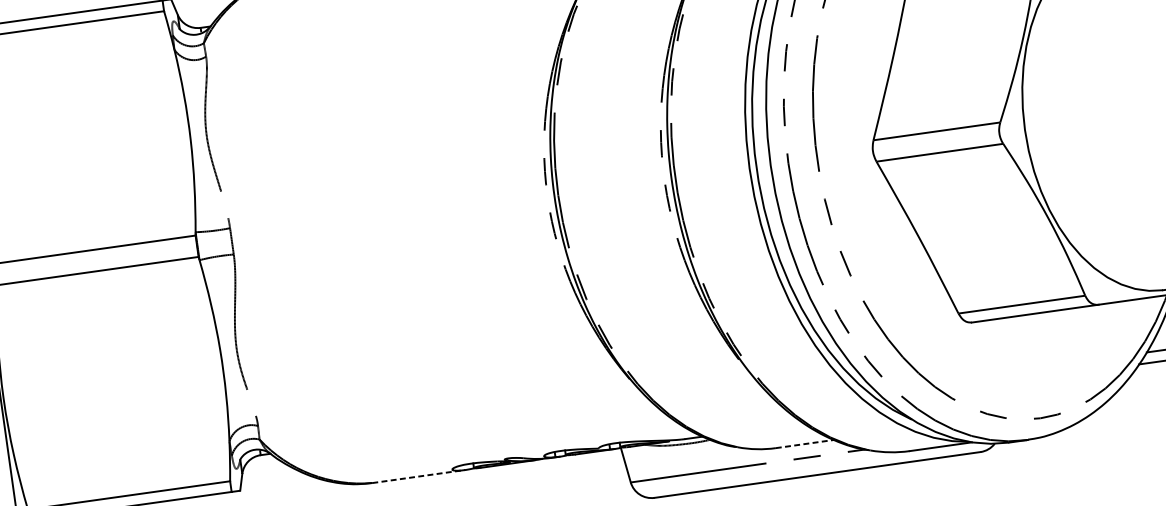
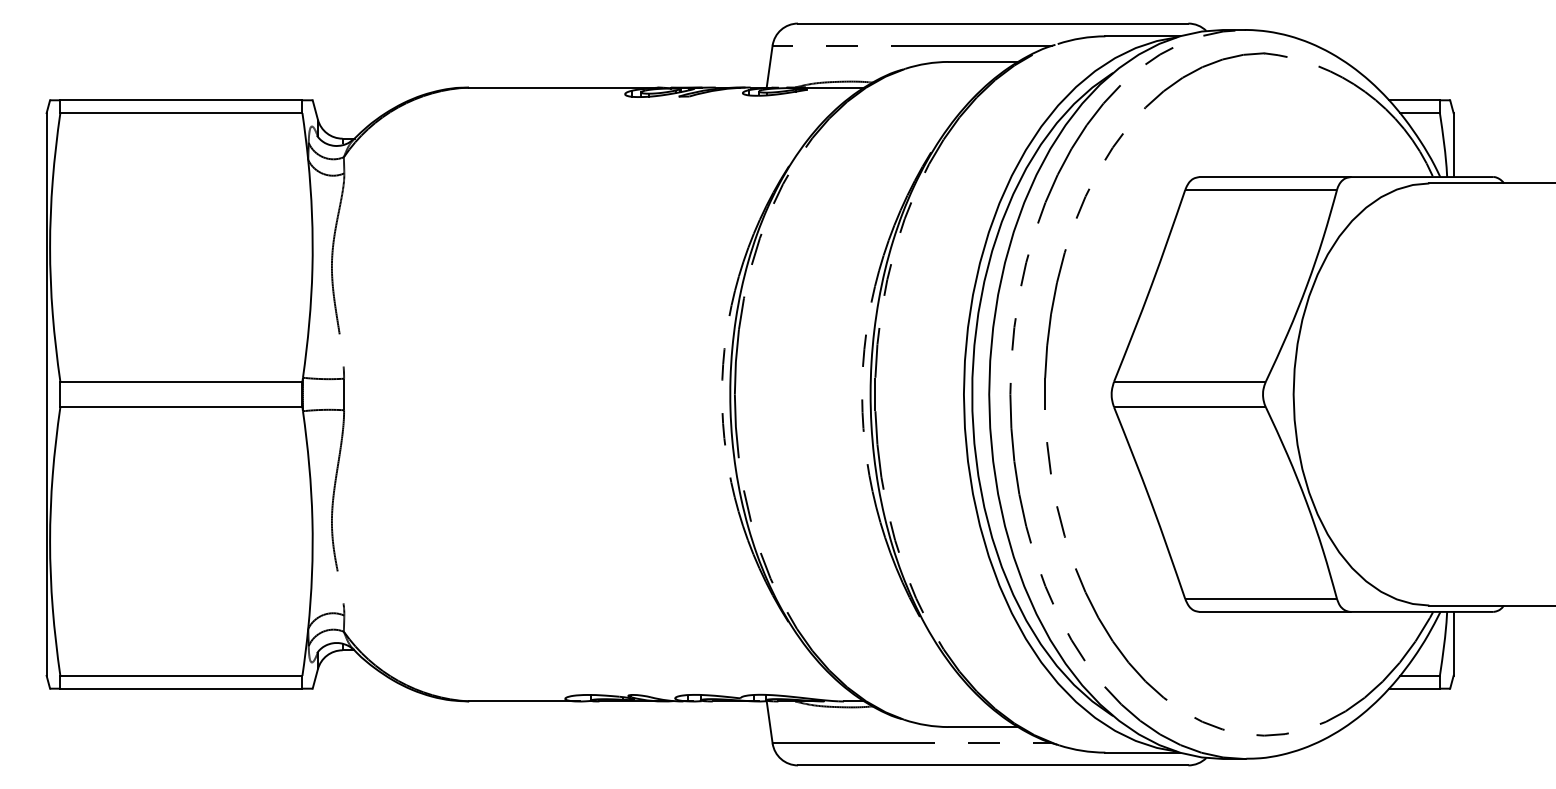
line: (805, 444) -> (983, 727), dashed -> solid
line: (418, 476) -> (524, 701), dashed -> solid

